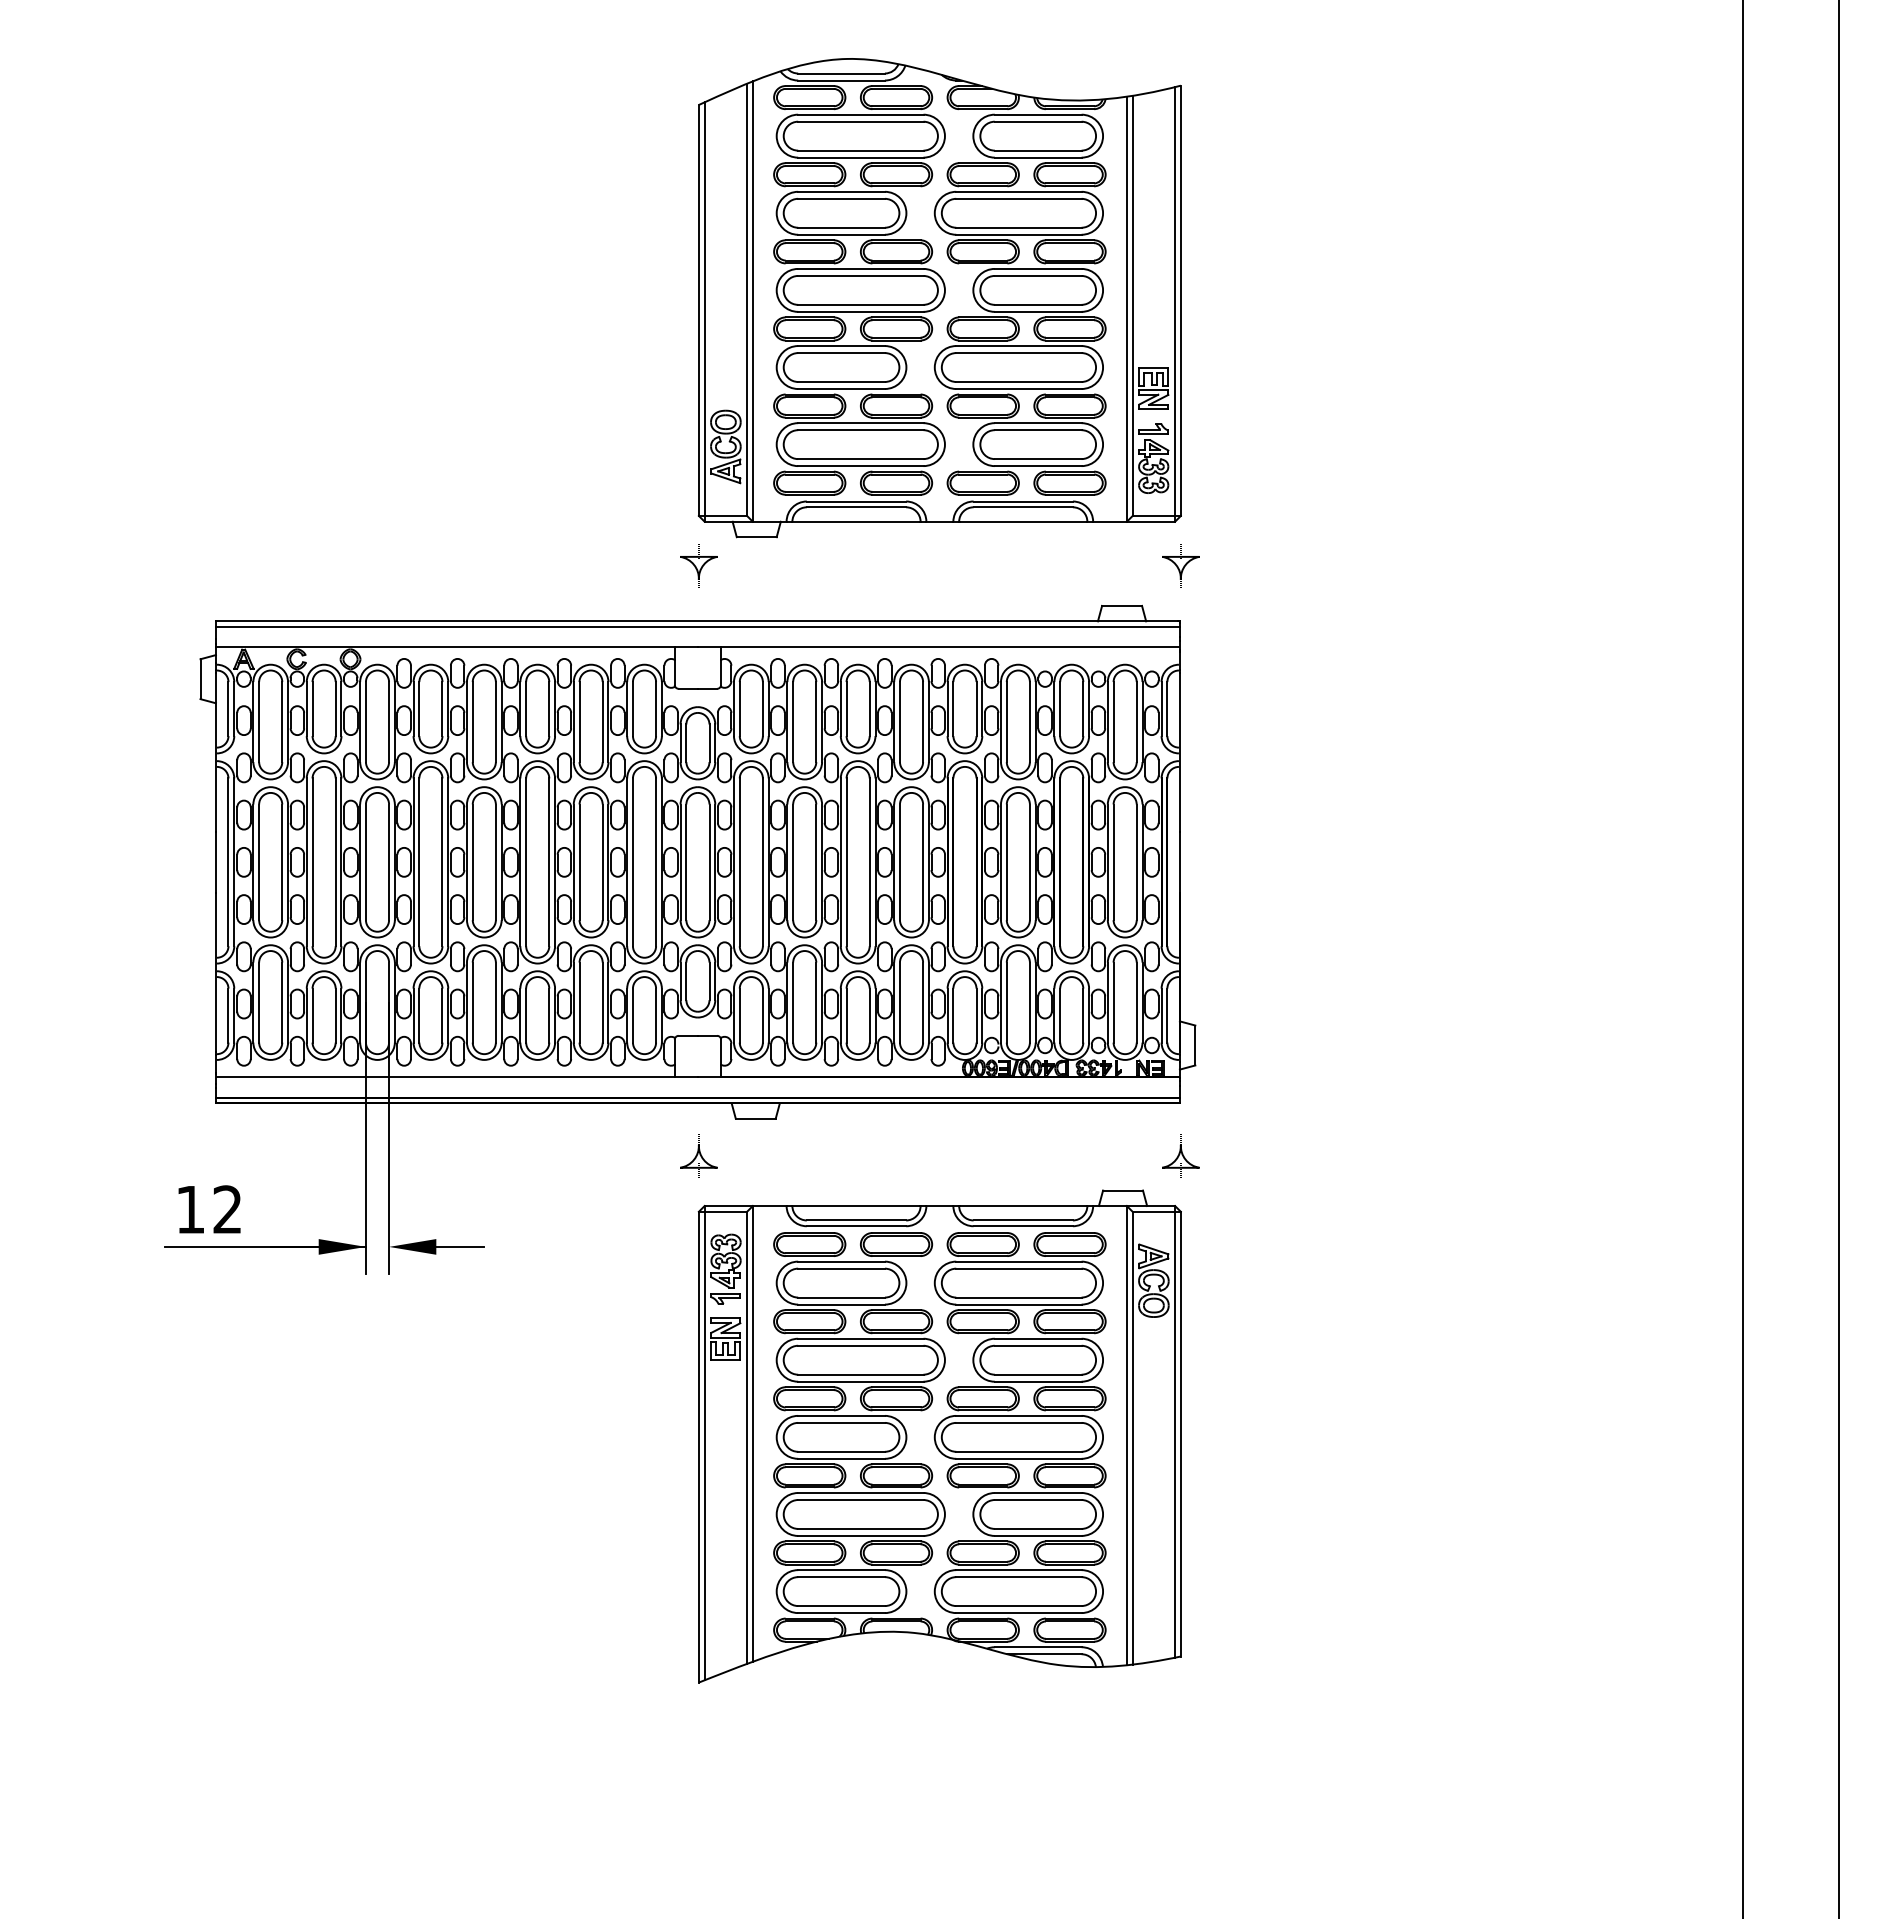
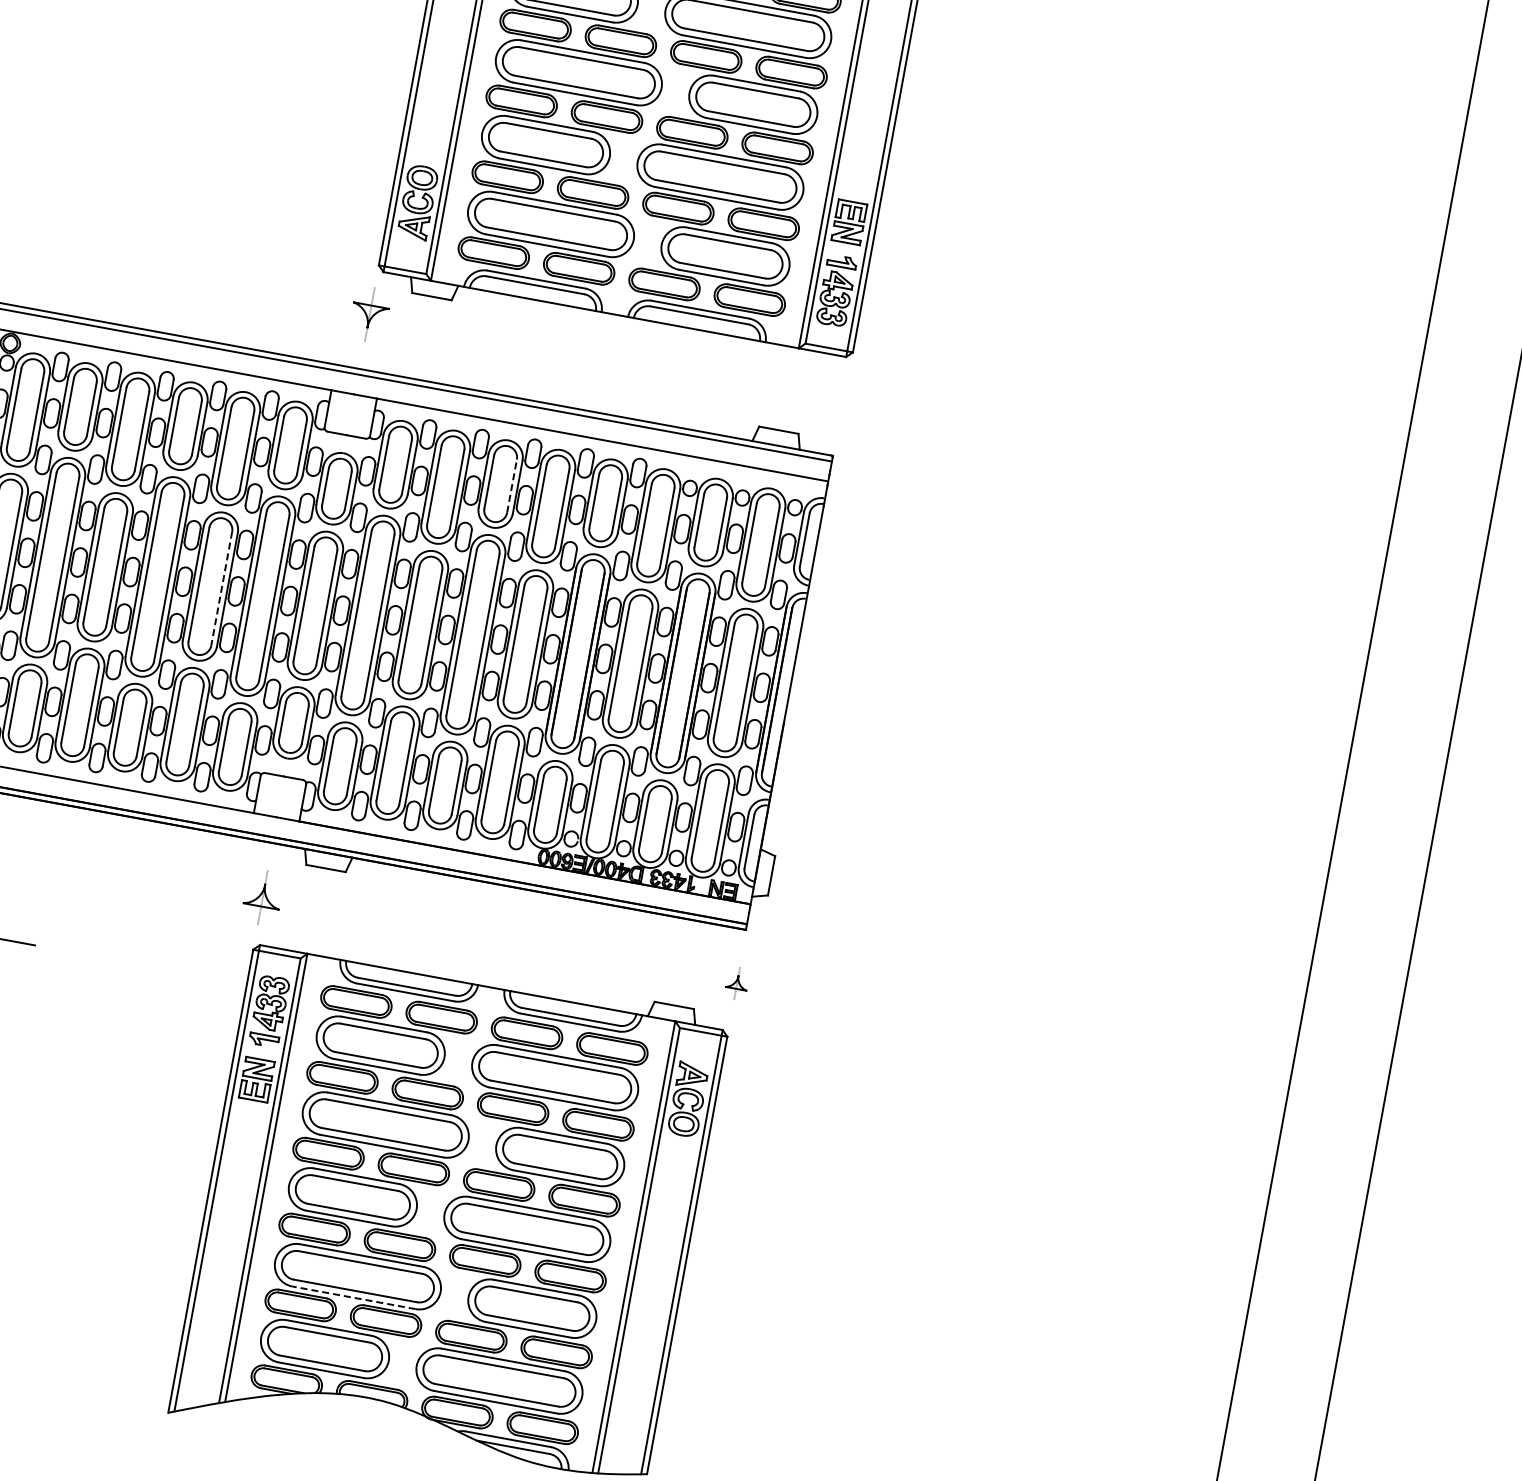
part: (1180, 565) -> (843, 401), removed
line: (869, 709) -> (511, 486), solid -> dashed
line: (602, 862) -> (221, 588), solid -> dashed
part: (1180, 1155) -> (737, 981), size x0.6
line: (860, 1535) -> (353, 1297), solid -> dashed

